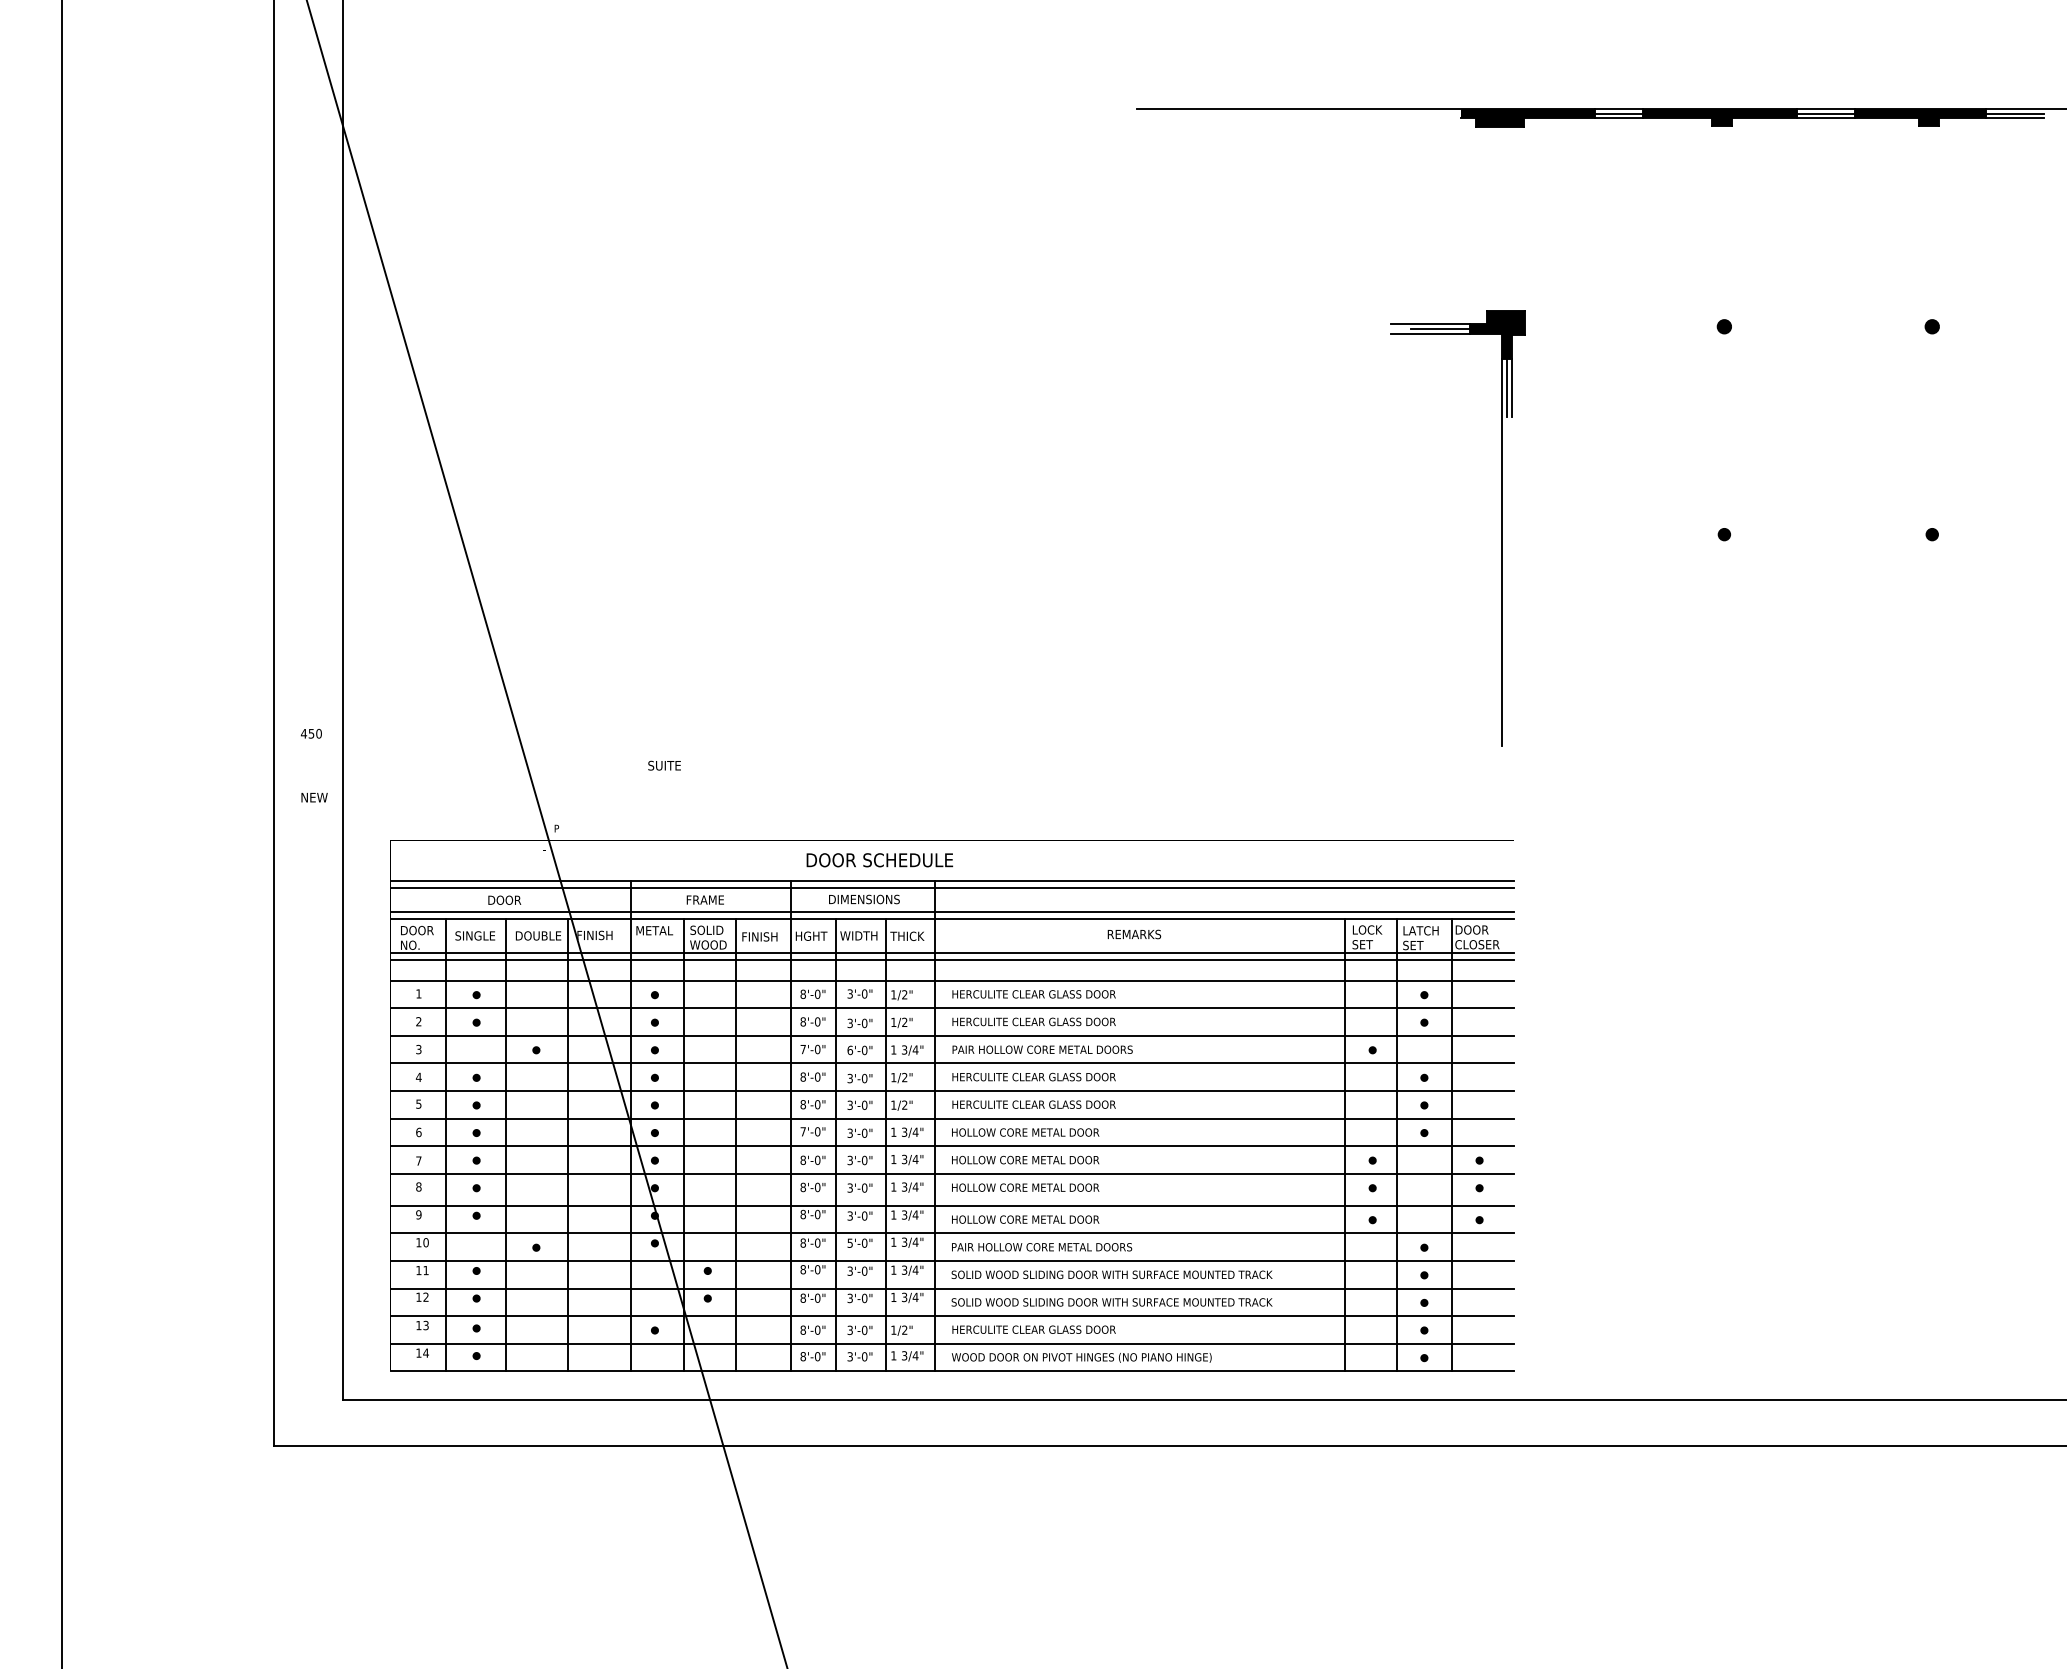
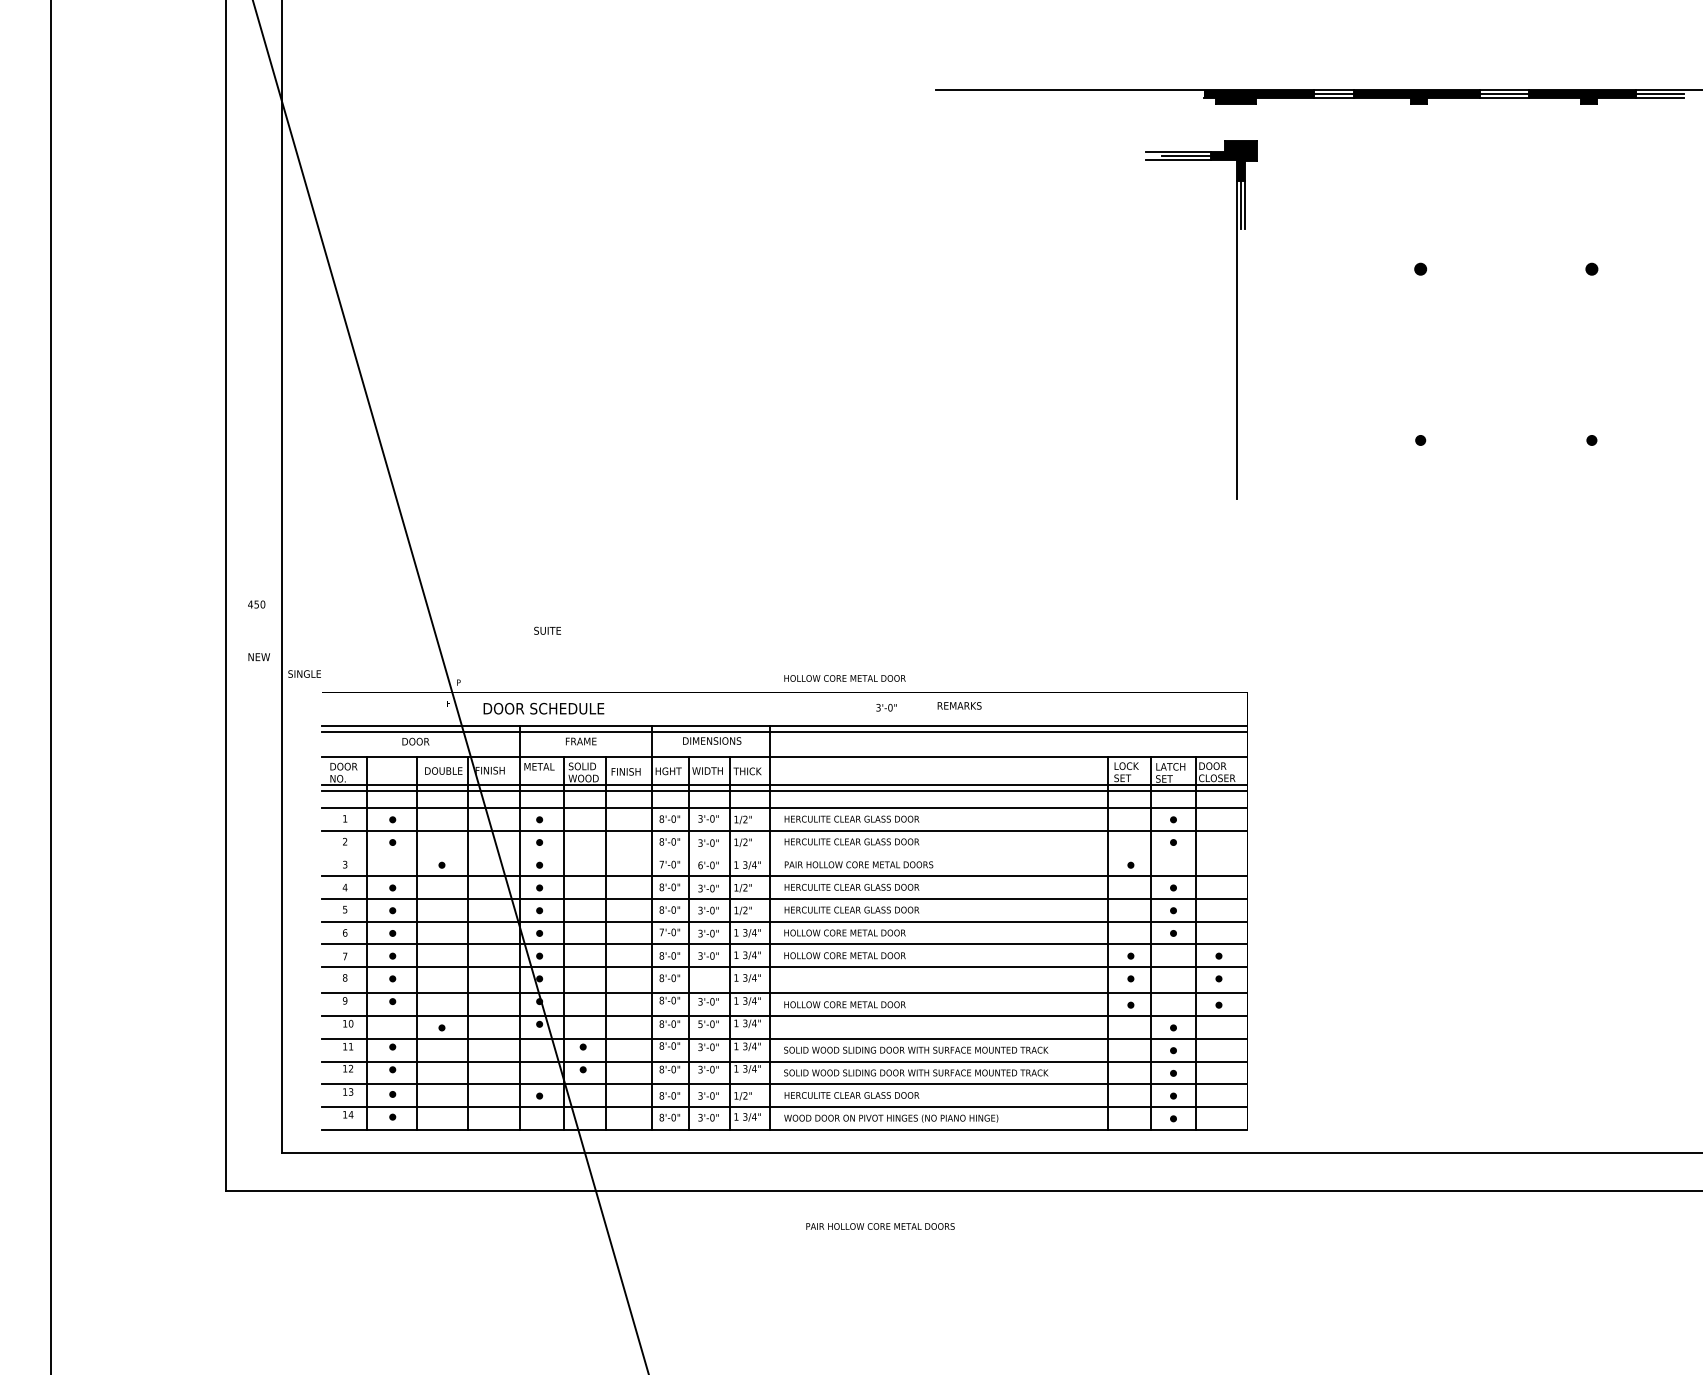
part: (1500, 527) -> (1236, 319), moved
text: (879, 859) -> (543, 708), moved
line: (952, 912) -> (784, 751), removed
text: (1134, 934) -> (959, 705), moved
text: (475, 935) -> (304, 673), moved
line: (952, 1036) -> (784, 853), removed
text: (859, 1187) -> (886, 707), moved
text: (1025, 1187) -> (844, 678), moved
text: (1041, 1247) -> (880, 1226), moved

